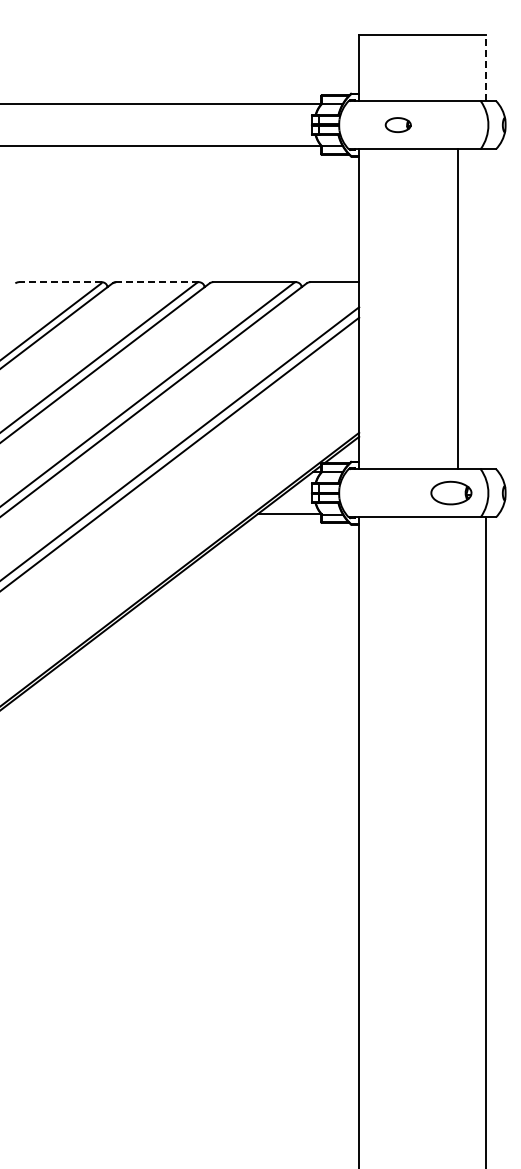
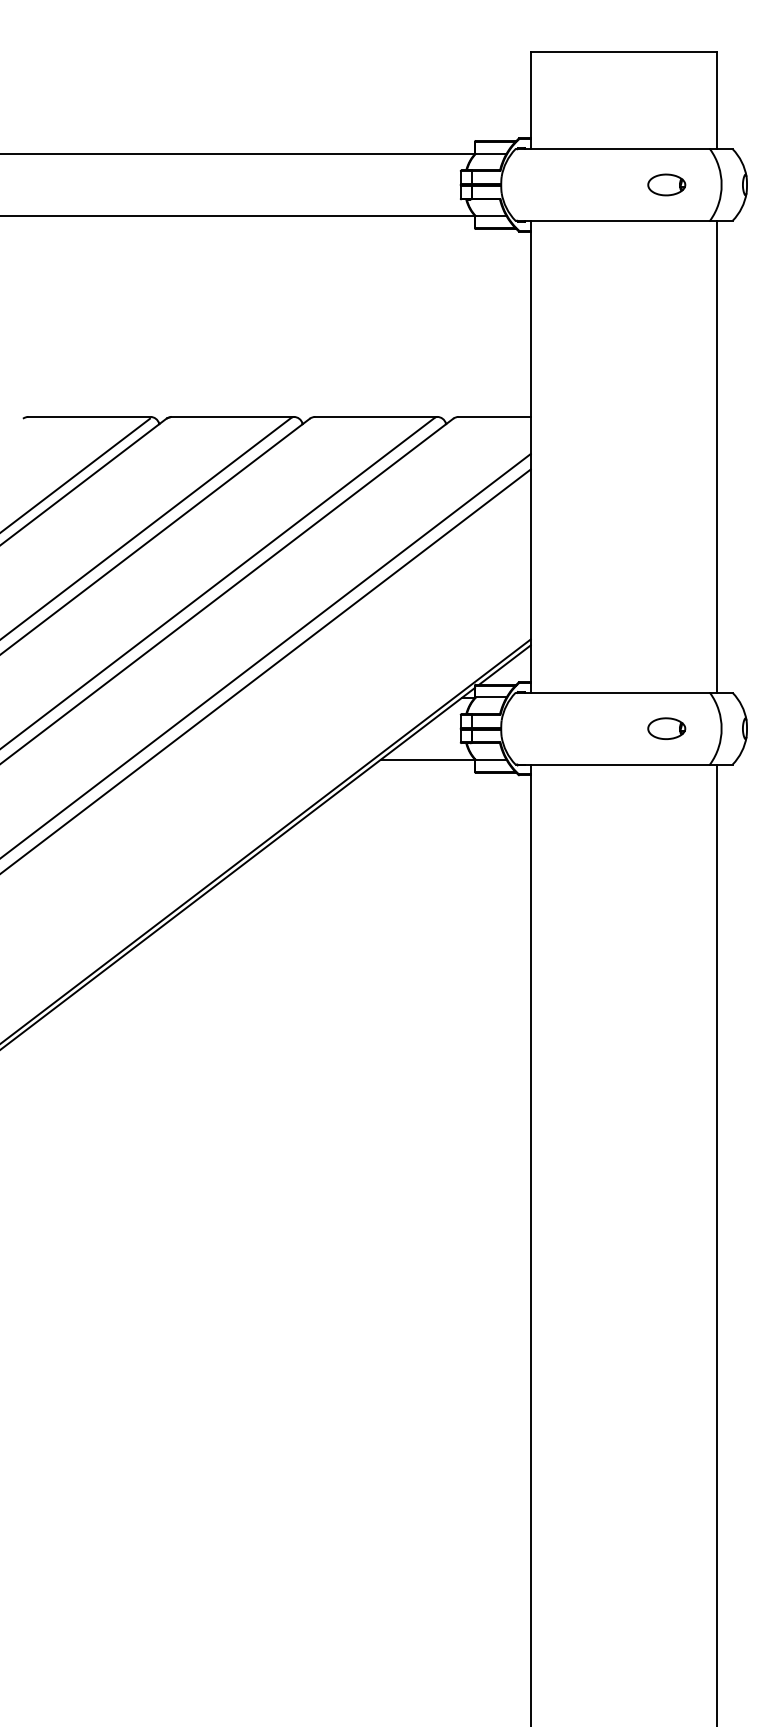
line: (485, 67) -> (717, 99), dashed -> solid
part: (397, 124) -> (665, 184), moved
line: (59, 282) -> (88, 417), dashed -> solid
line: (156, 282) -> (231, 417), dashed -> solid
line: (457, 309) -> (717, 457), moved
part: (450, 493) -> (665, 729), size x0.62

